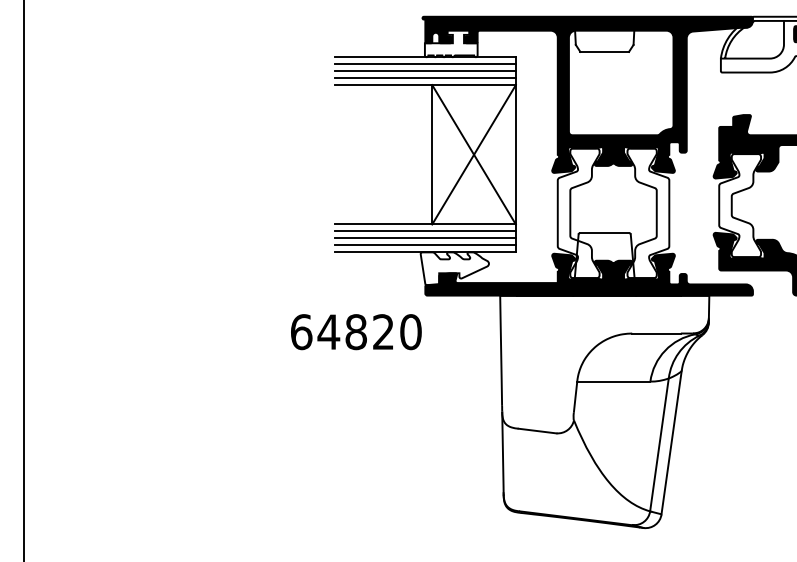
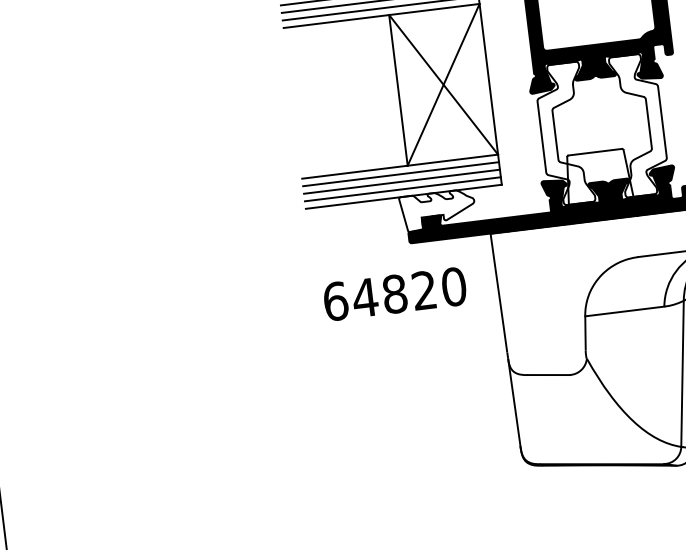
text: (356, 332) -> (395, 294), moved

